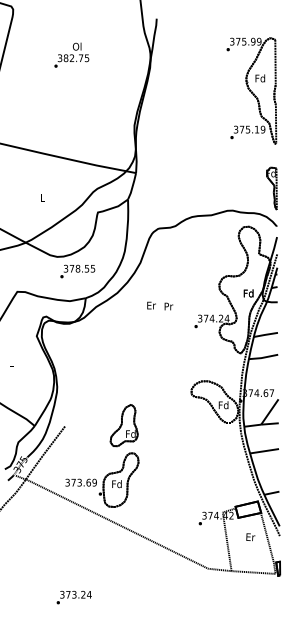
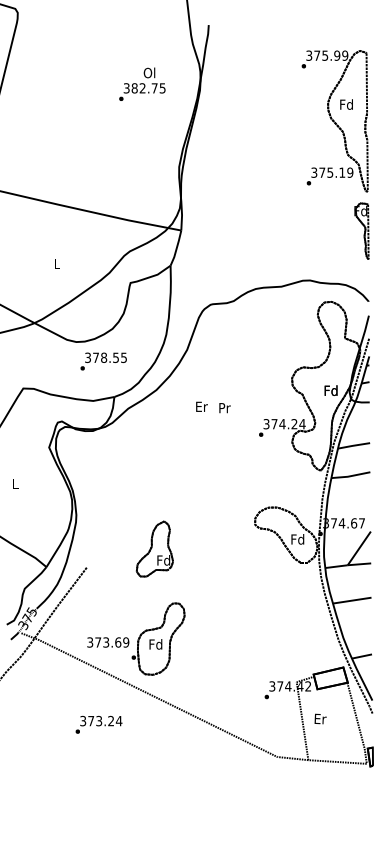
text: (71, 54) -> (141, 83), moved
part: (271, 188) -> (361, 231), moved
part: (123, 425) -> (153, 549), moved
text: (250, 537) -> (320, 719), moved
text: (73, 597) -> (98, 724), moved

